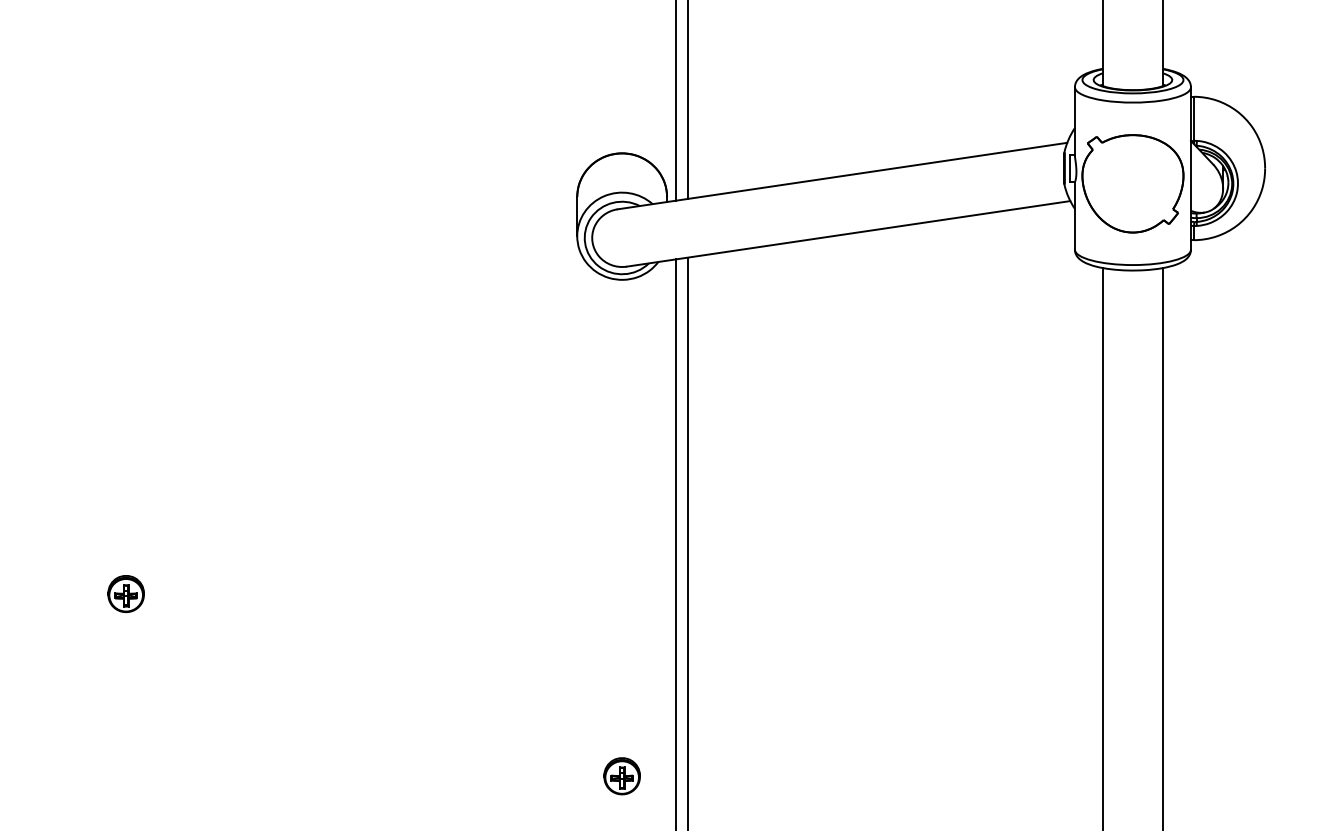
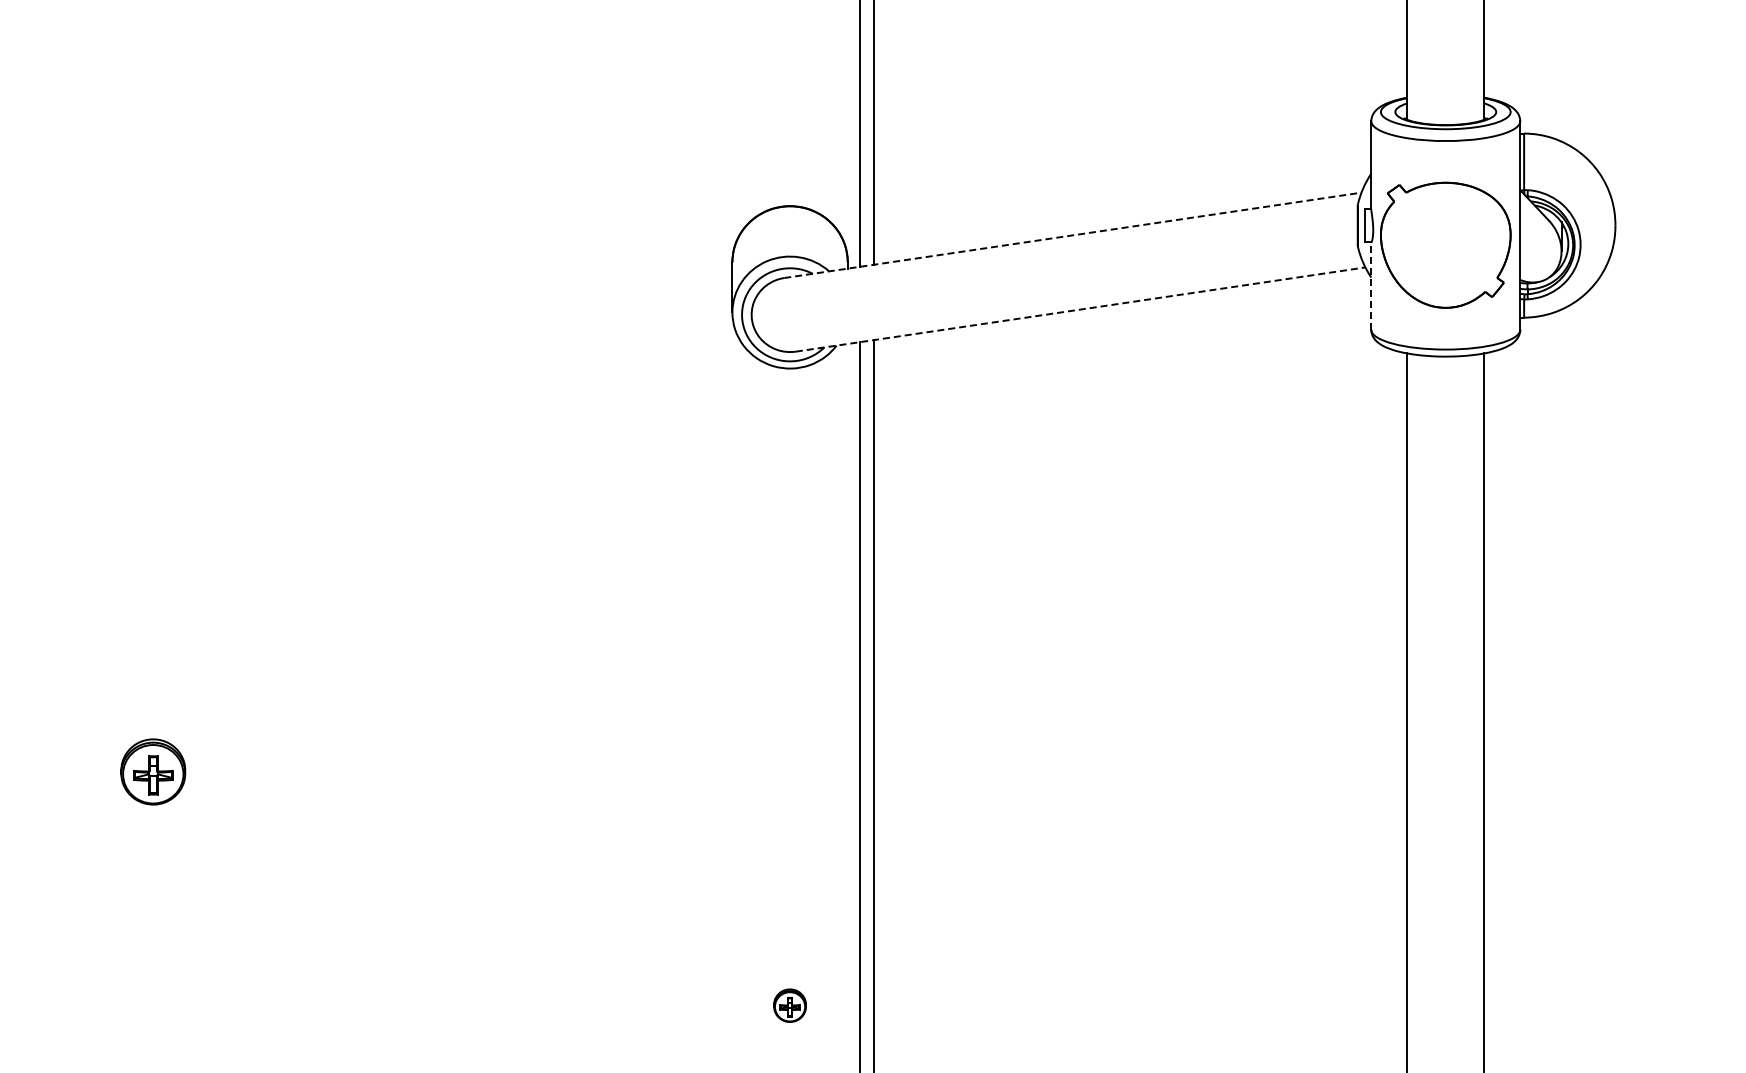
line: (842, 176) -> (1072, 235), solid -> dashed
line: (1075, 215) -> (1371, 286), solid -> dashed
line: (848, 233) -> (1080, 309), solid -> dashed
part: (126, 593) -> (153, 771), size x1.4
part: (621, 776) -> (789, 1005), size x0.7

